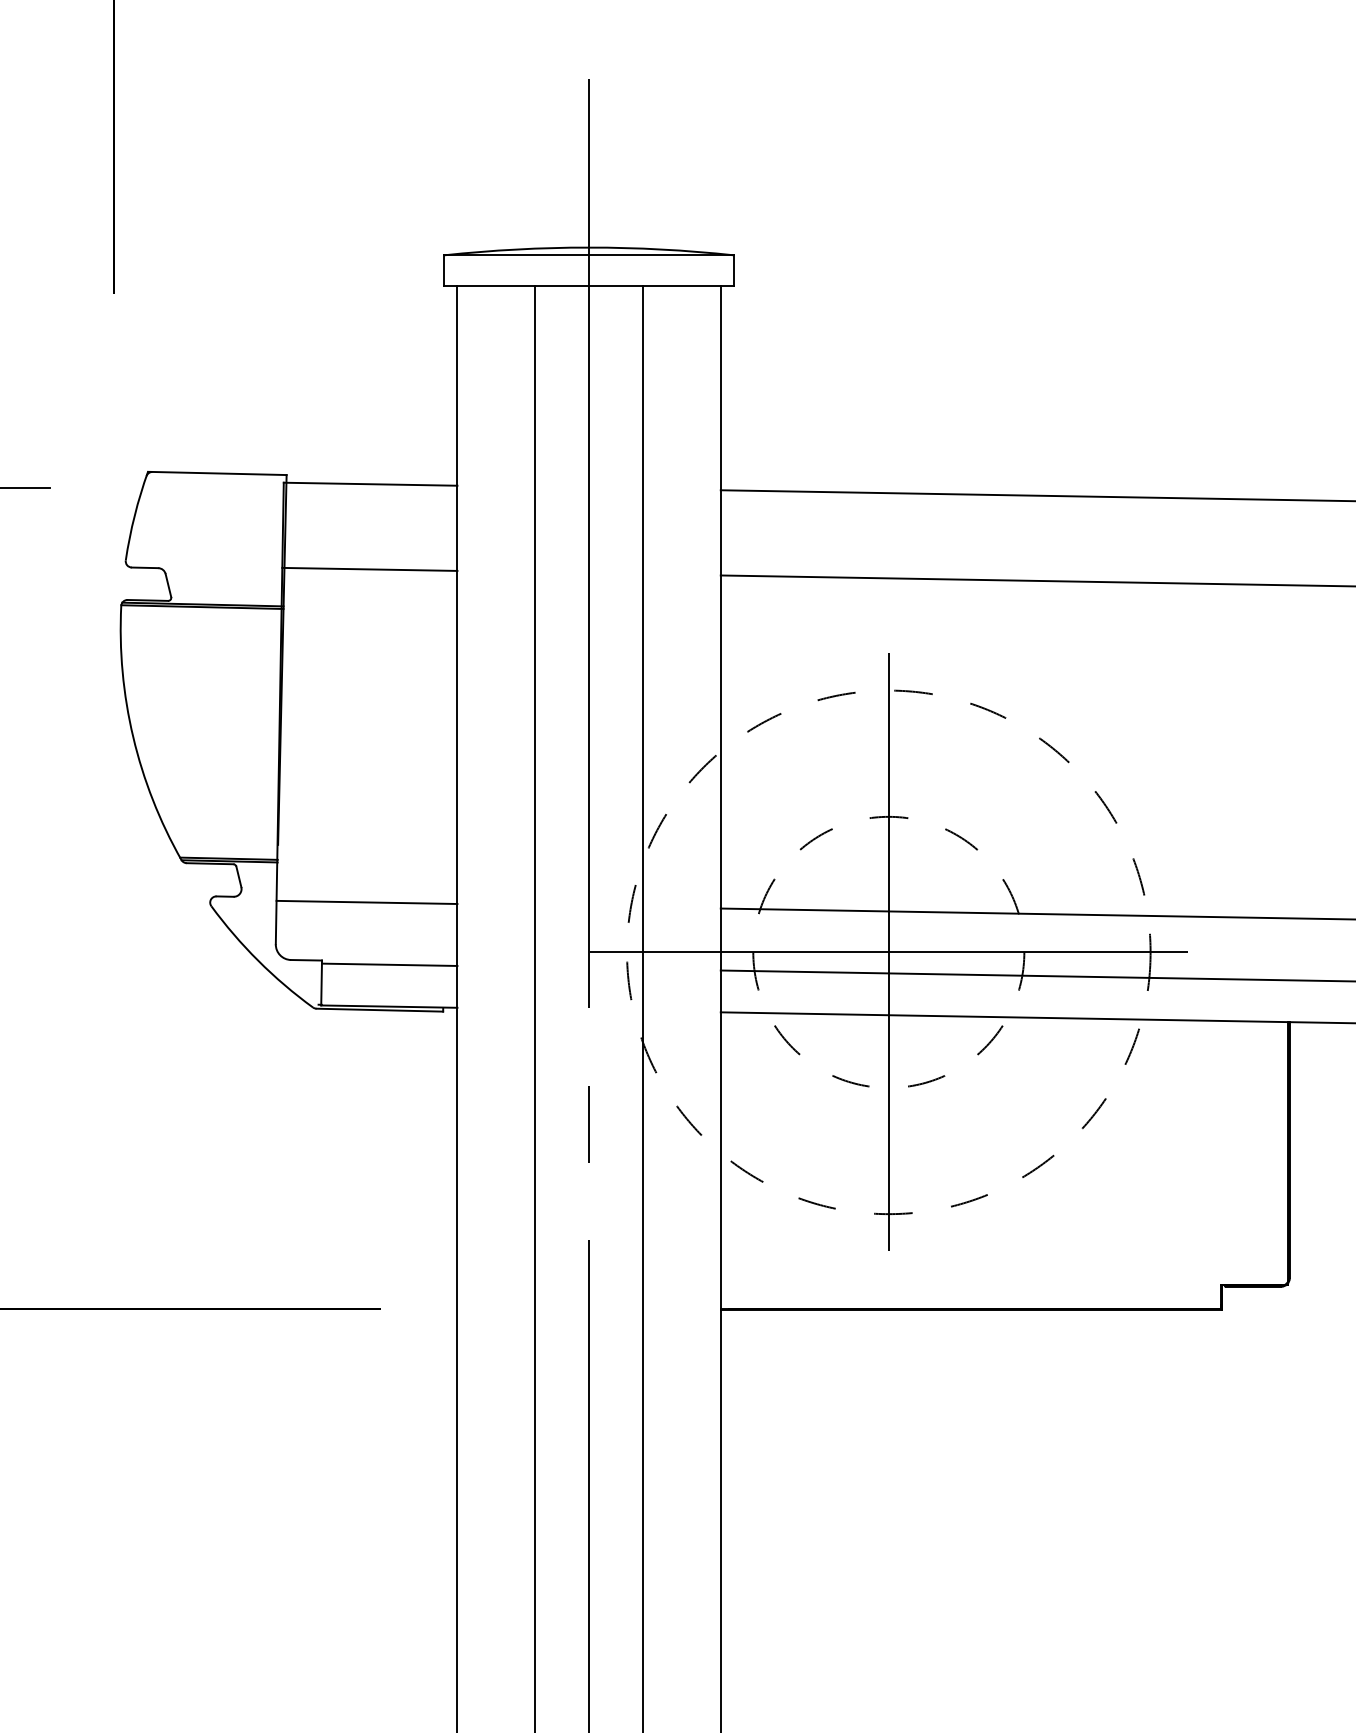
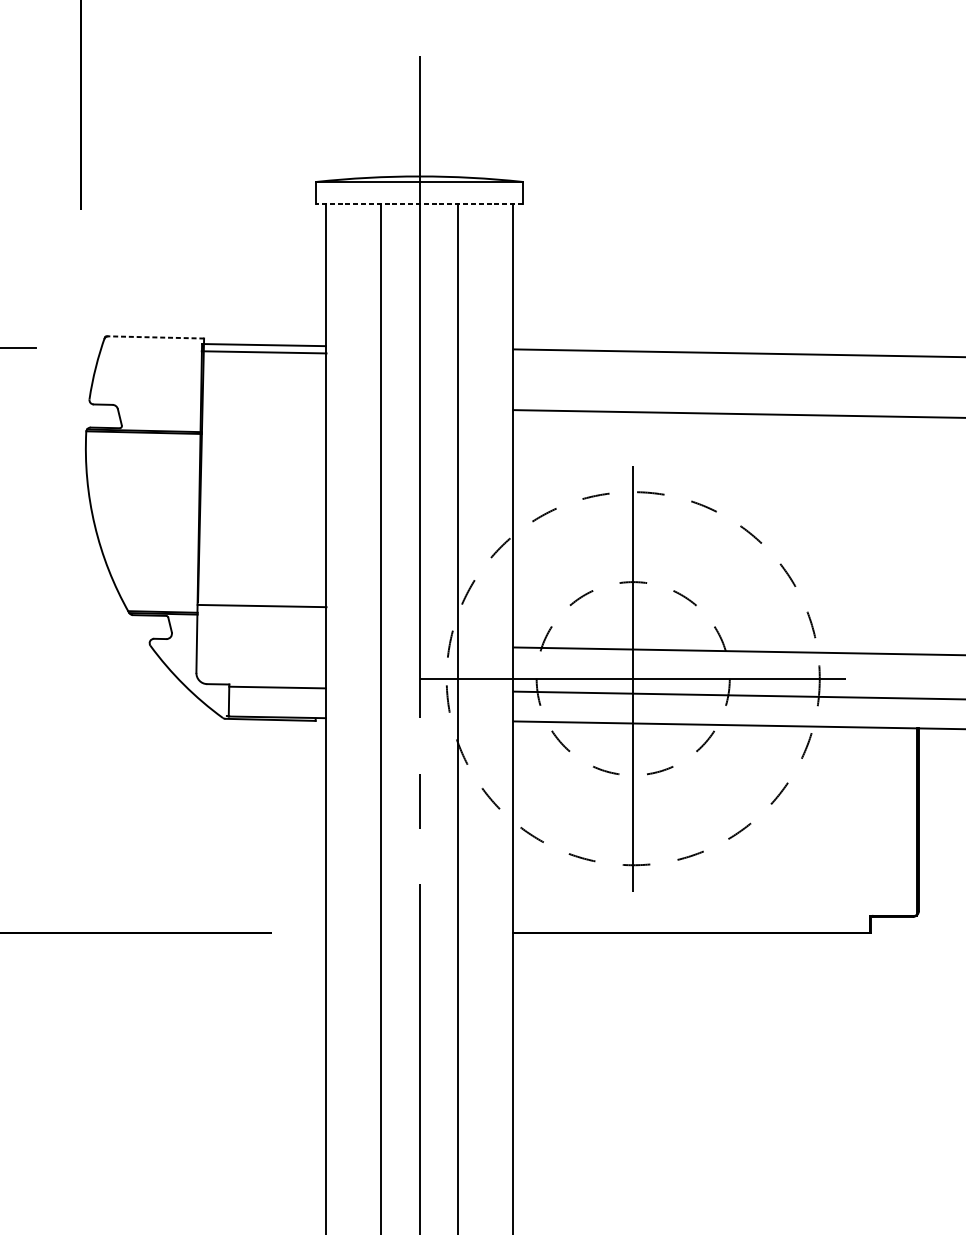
line: (589, 286) -> (419, 204), solid -> dashed
line: (217, 473) -> (154, 337), solid -> dashed
line: (369, 568) -> (263, 351), moved
line: (366, 902) -> (261, 606), moved

